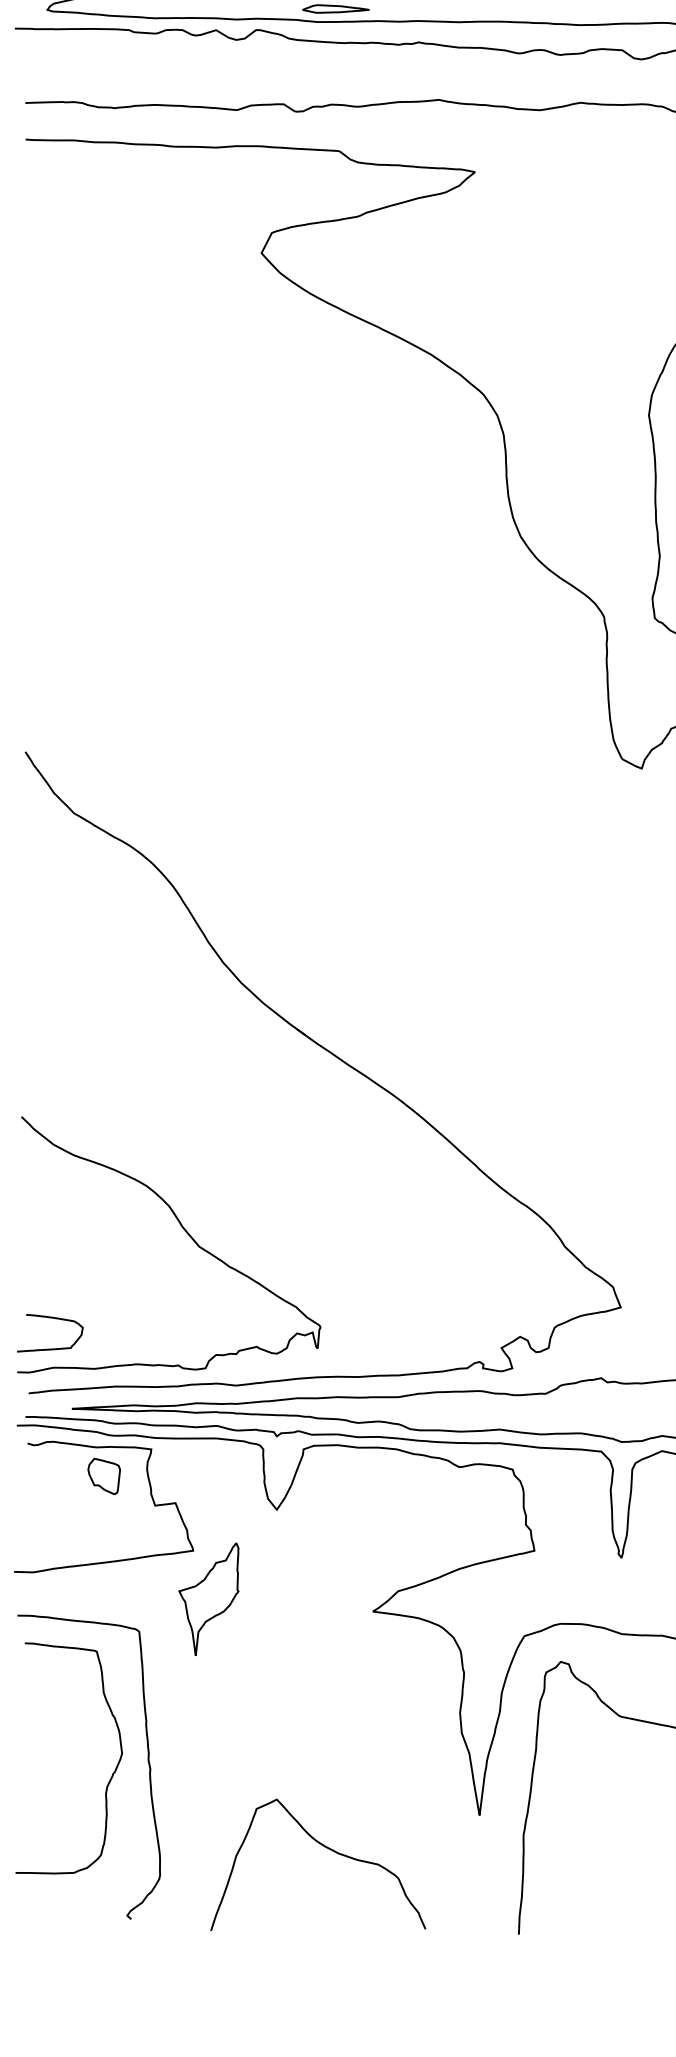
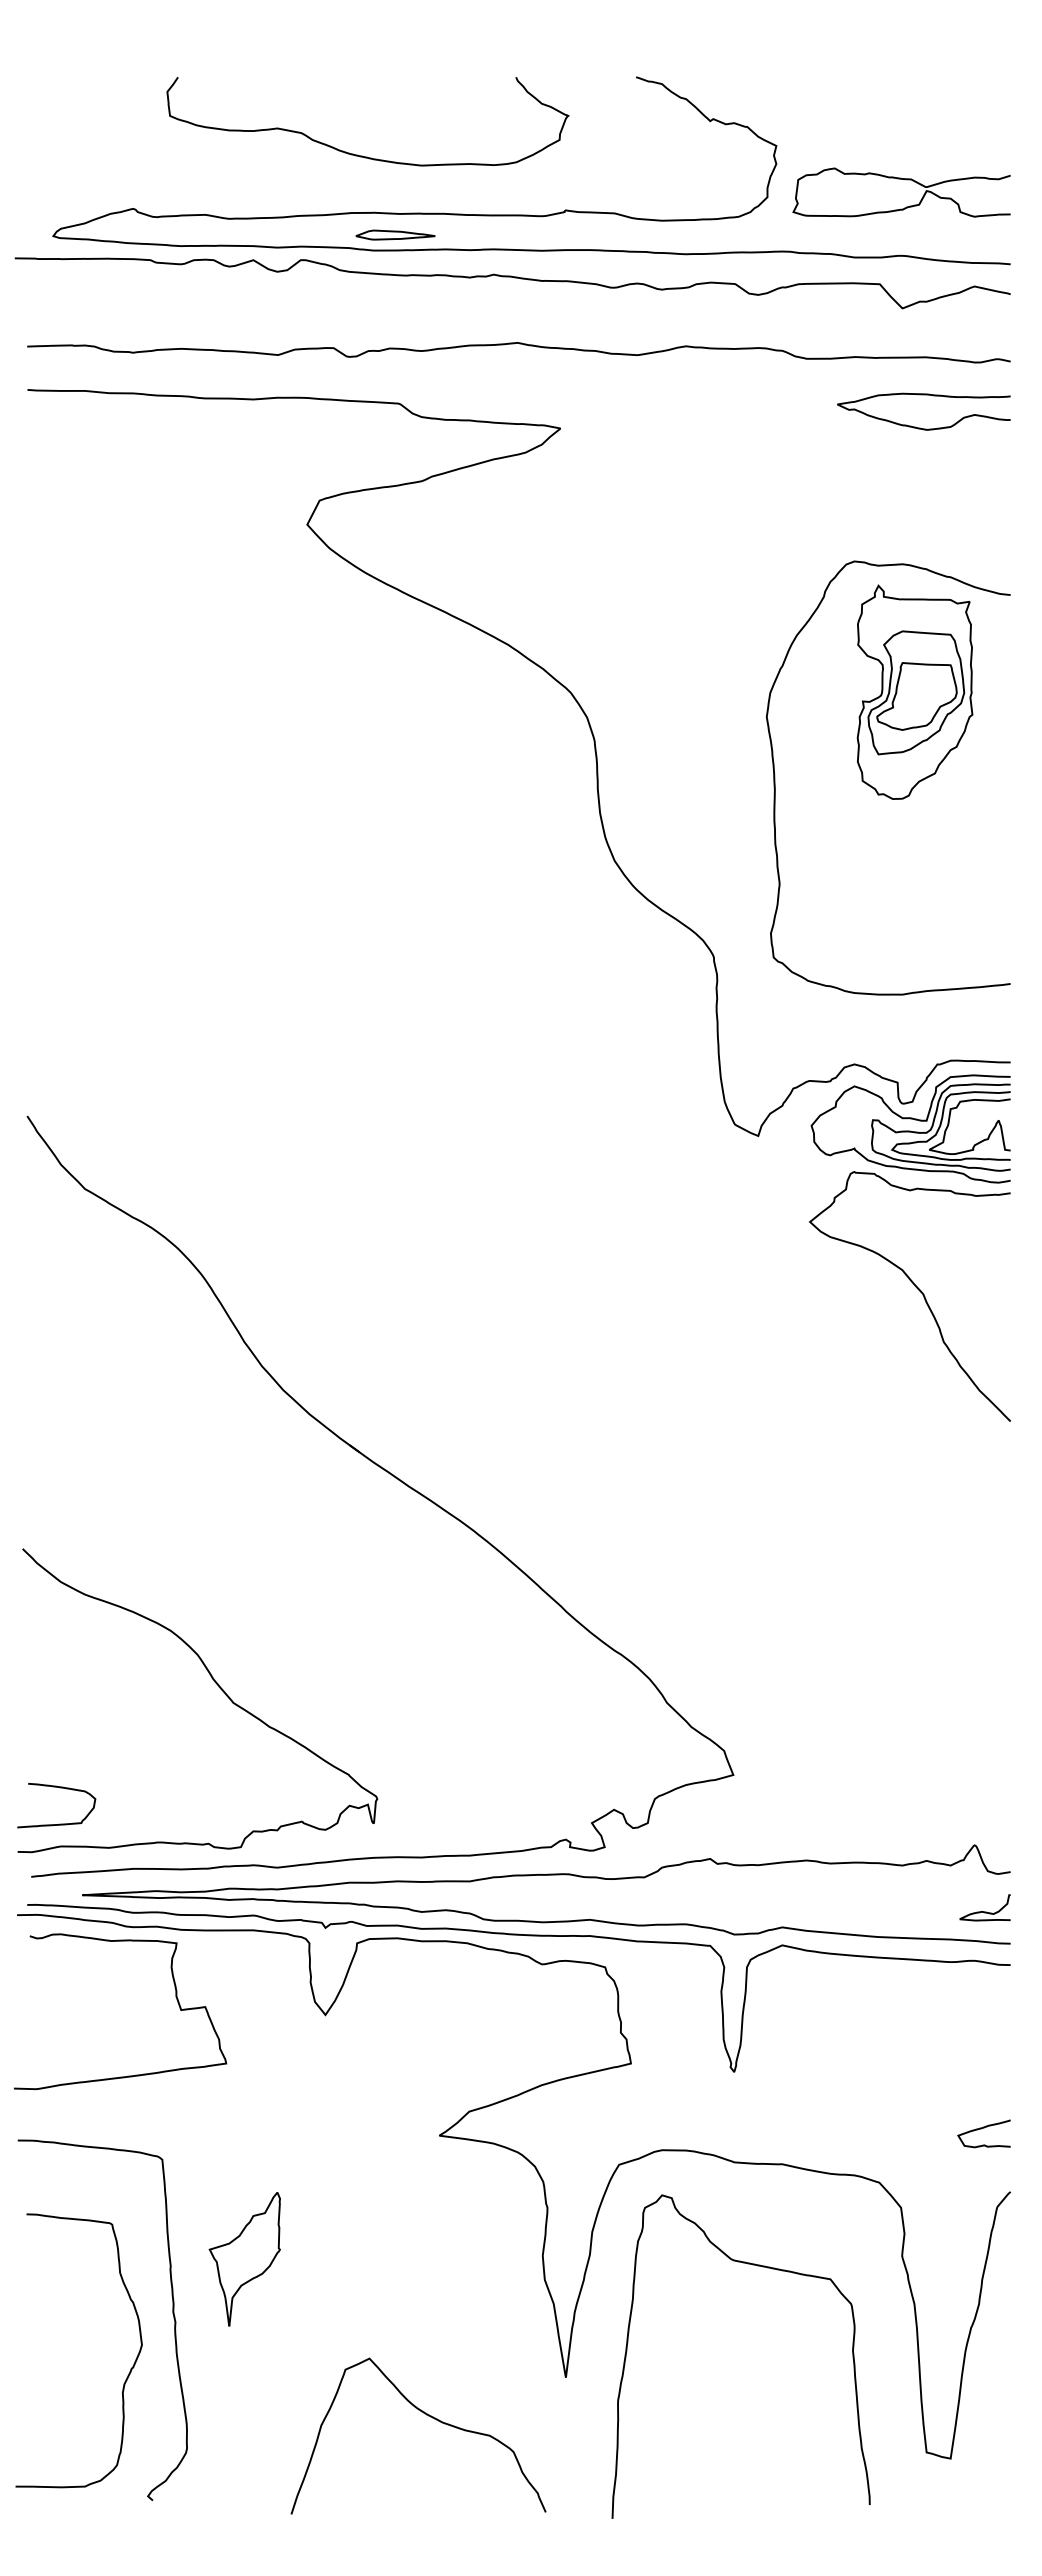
part: (104, 1476) -> (120, 1975), removed
part: (208, 1599) -> (244, 2259), moved
curve: (109, 1779) -> (127, 2375), moved
curve: (326, 1848) -> (428, 2416), moved

